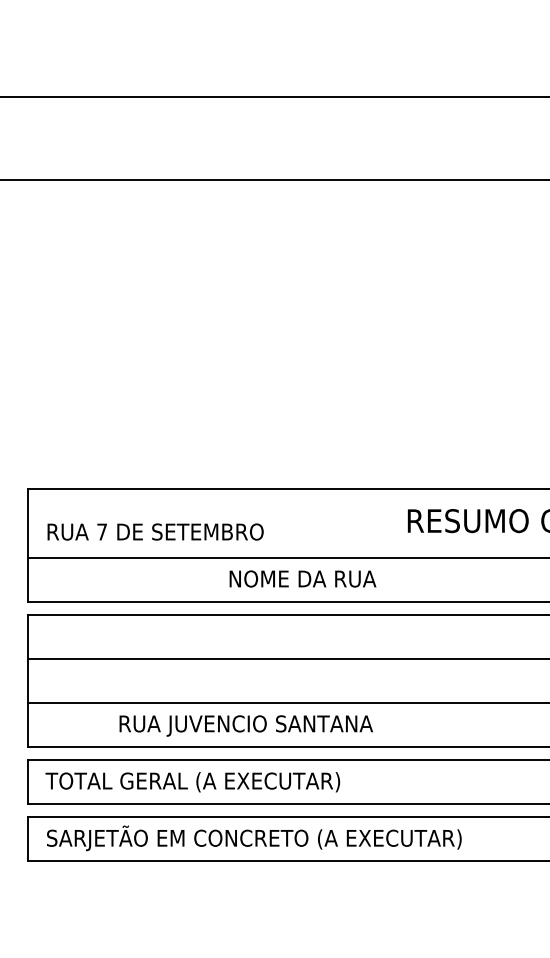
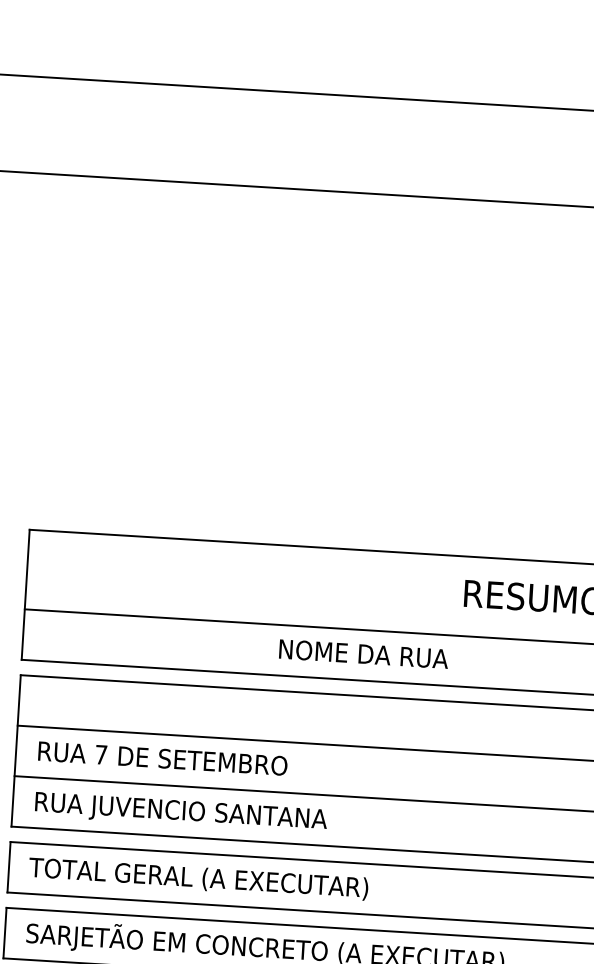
text: (155, 531) -> (162, 758), moved
text: (302, 578) -> (363, 653), moved
text: (245, 725) -> (180, 812), moved

